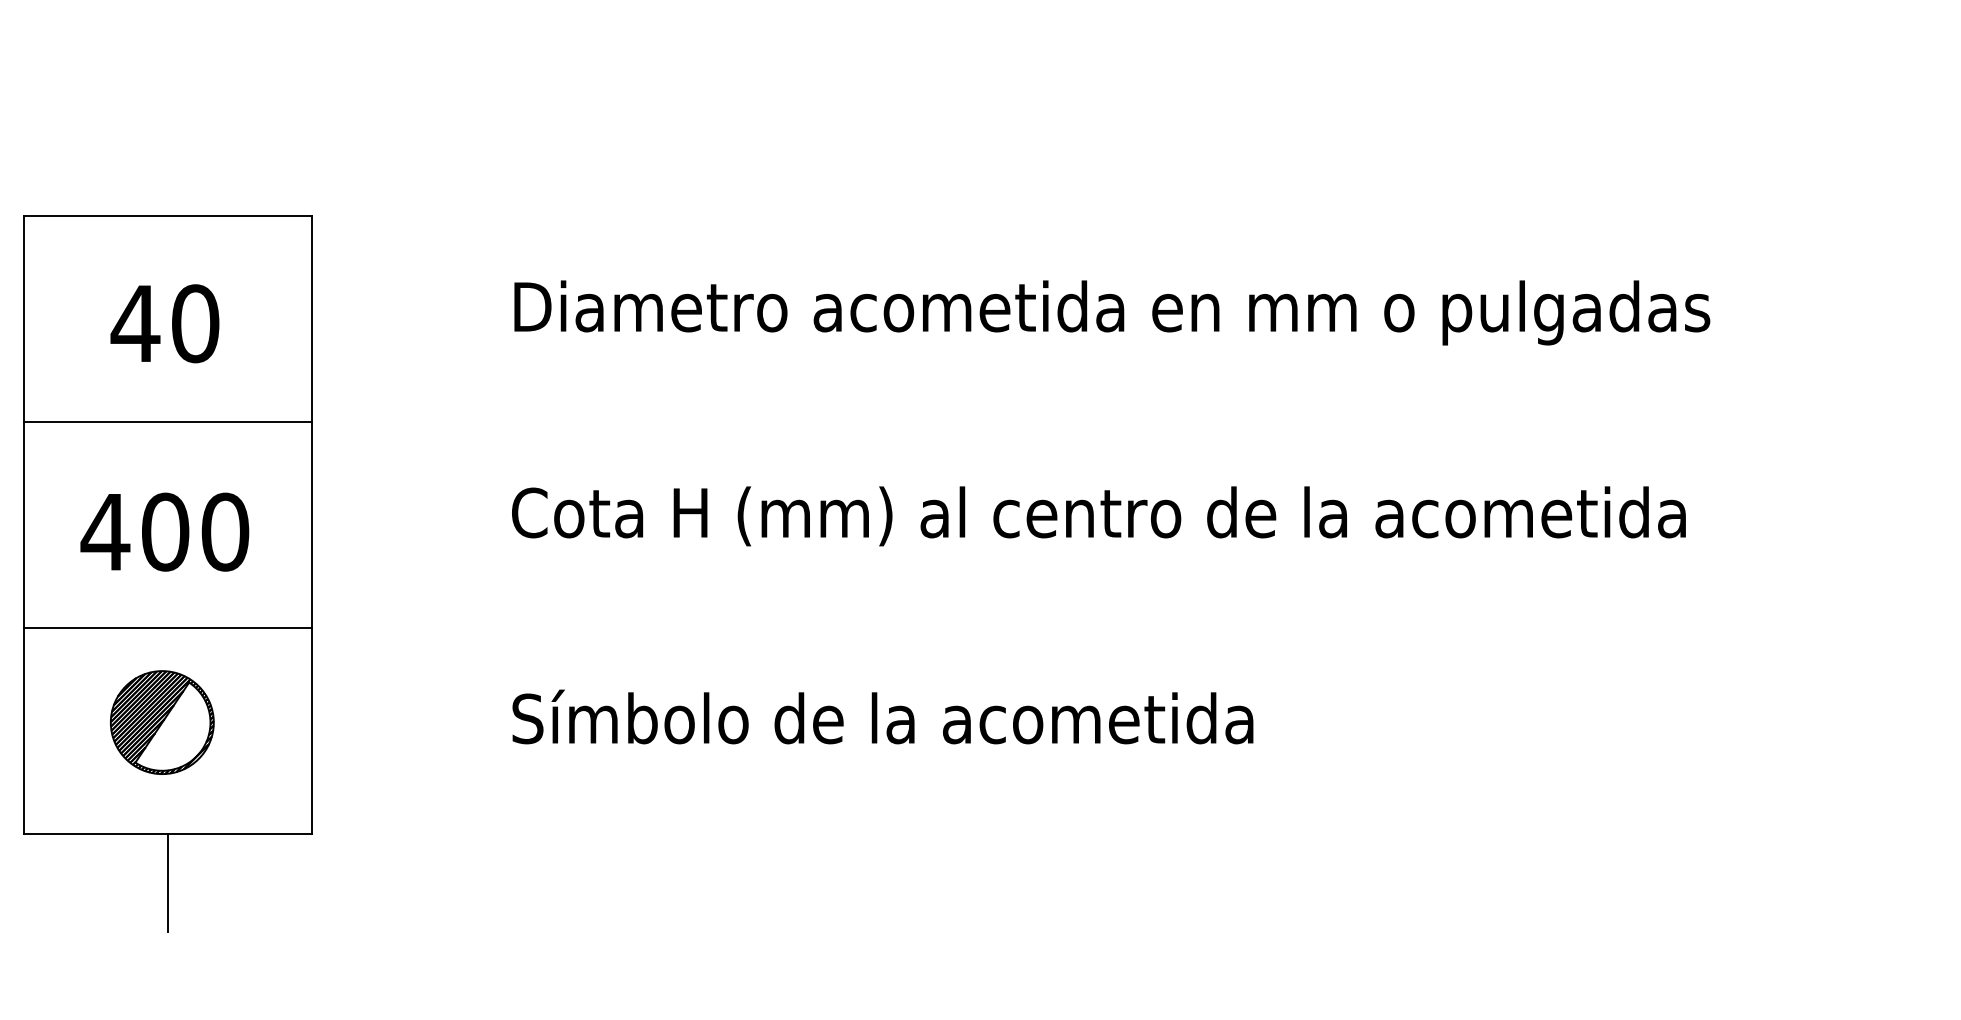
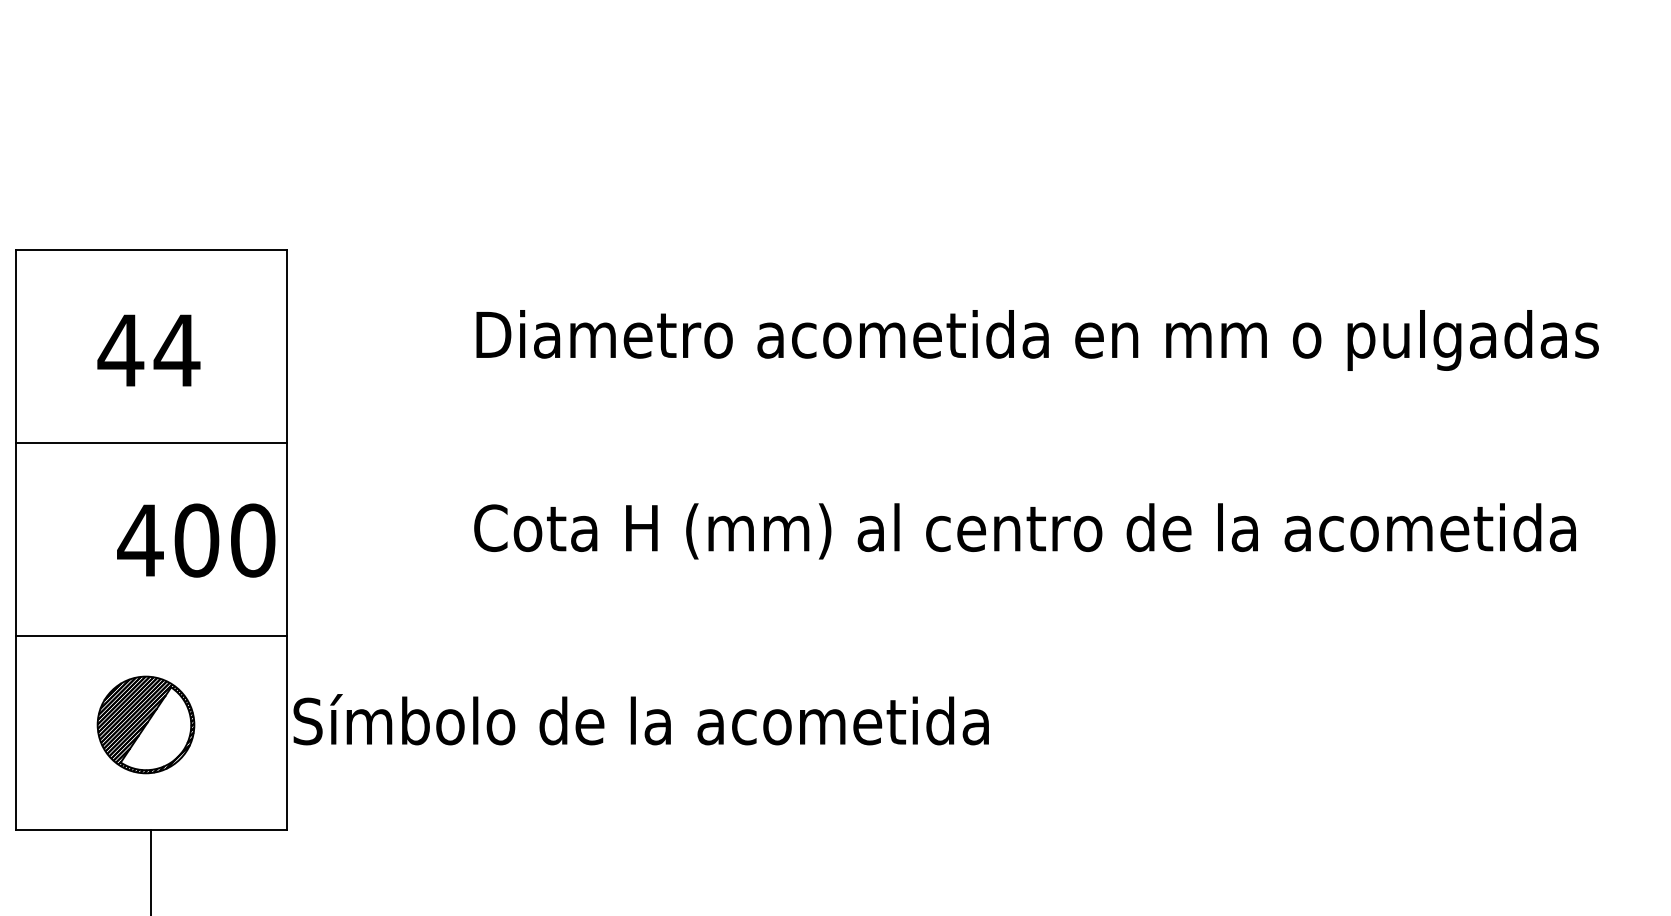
text: (195, 323) -> (177, 350), 40 -> 44
text: (164, 531) -> (195, 539), moved
text: (882, 716) -> (640, 719), moved

